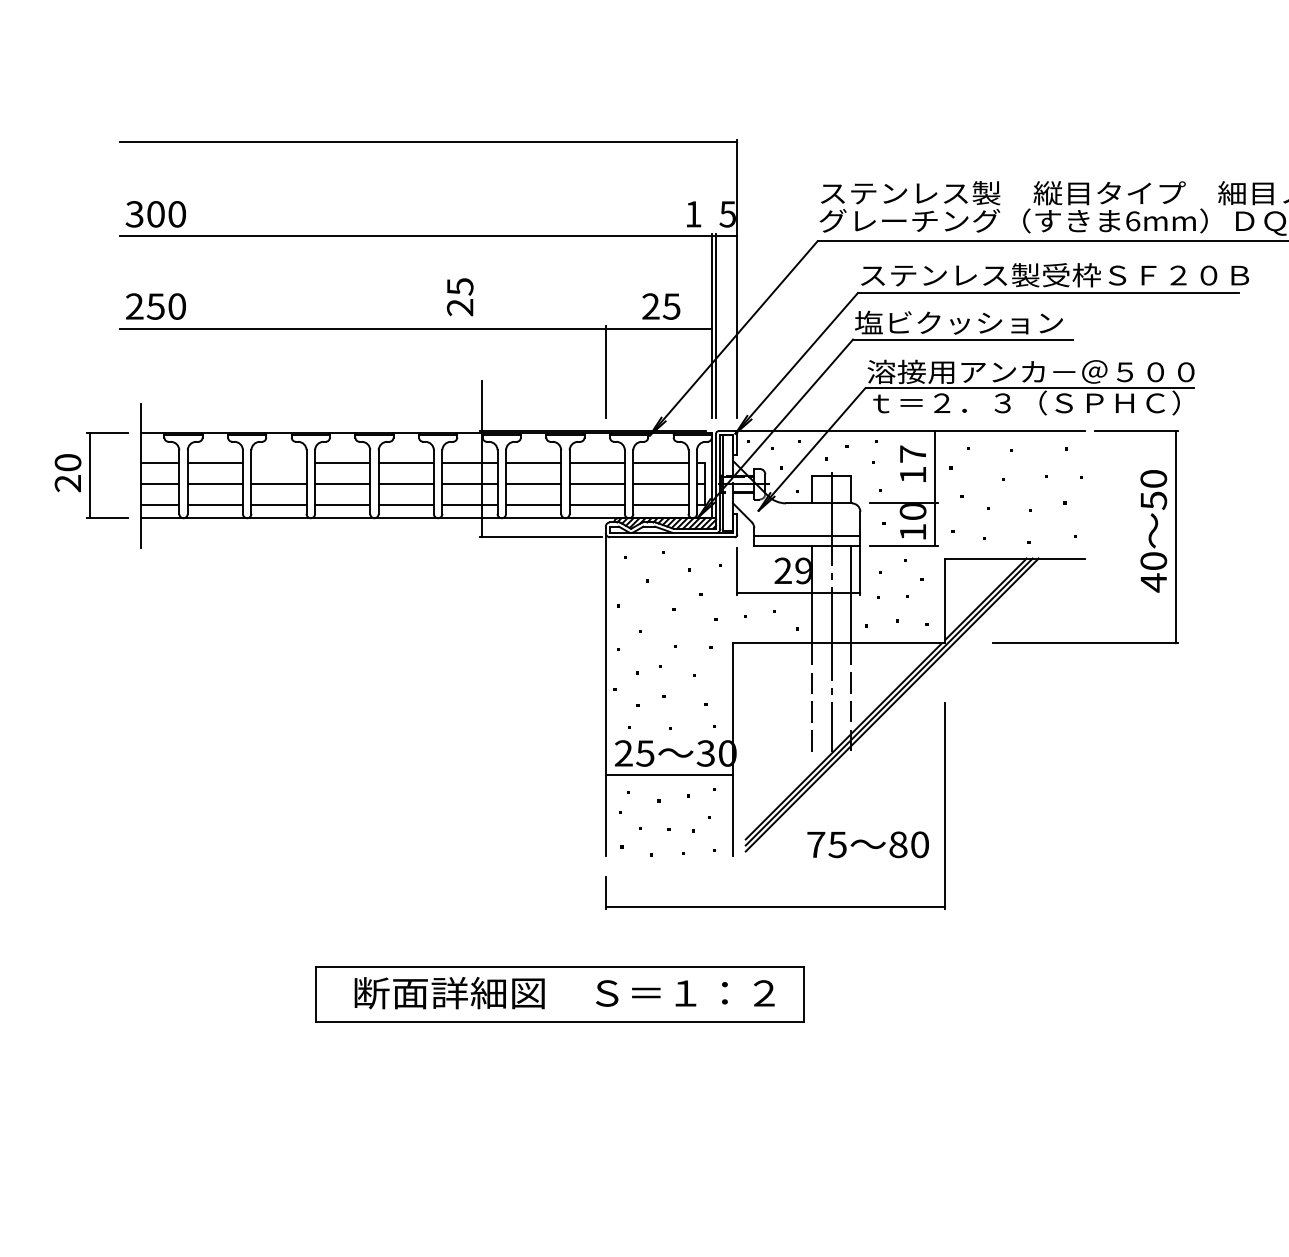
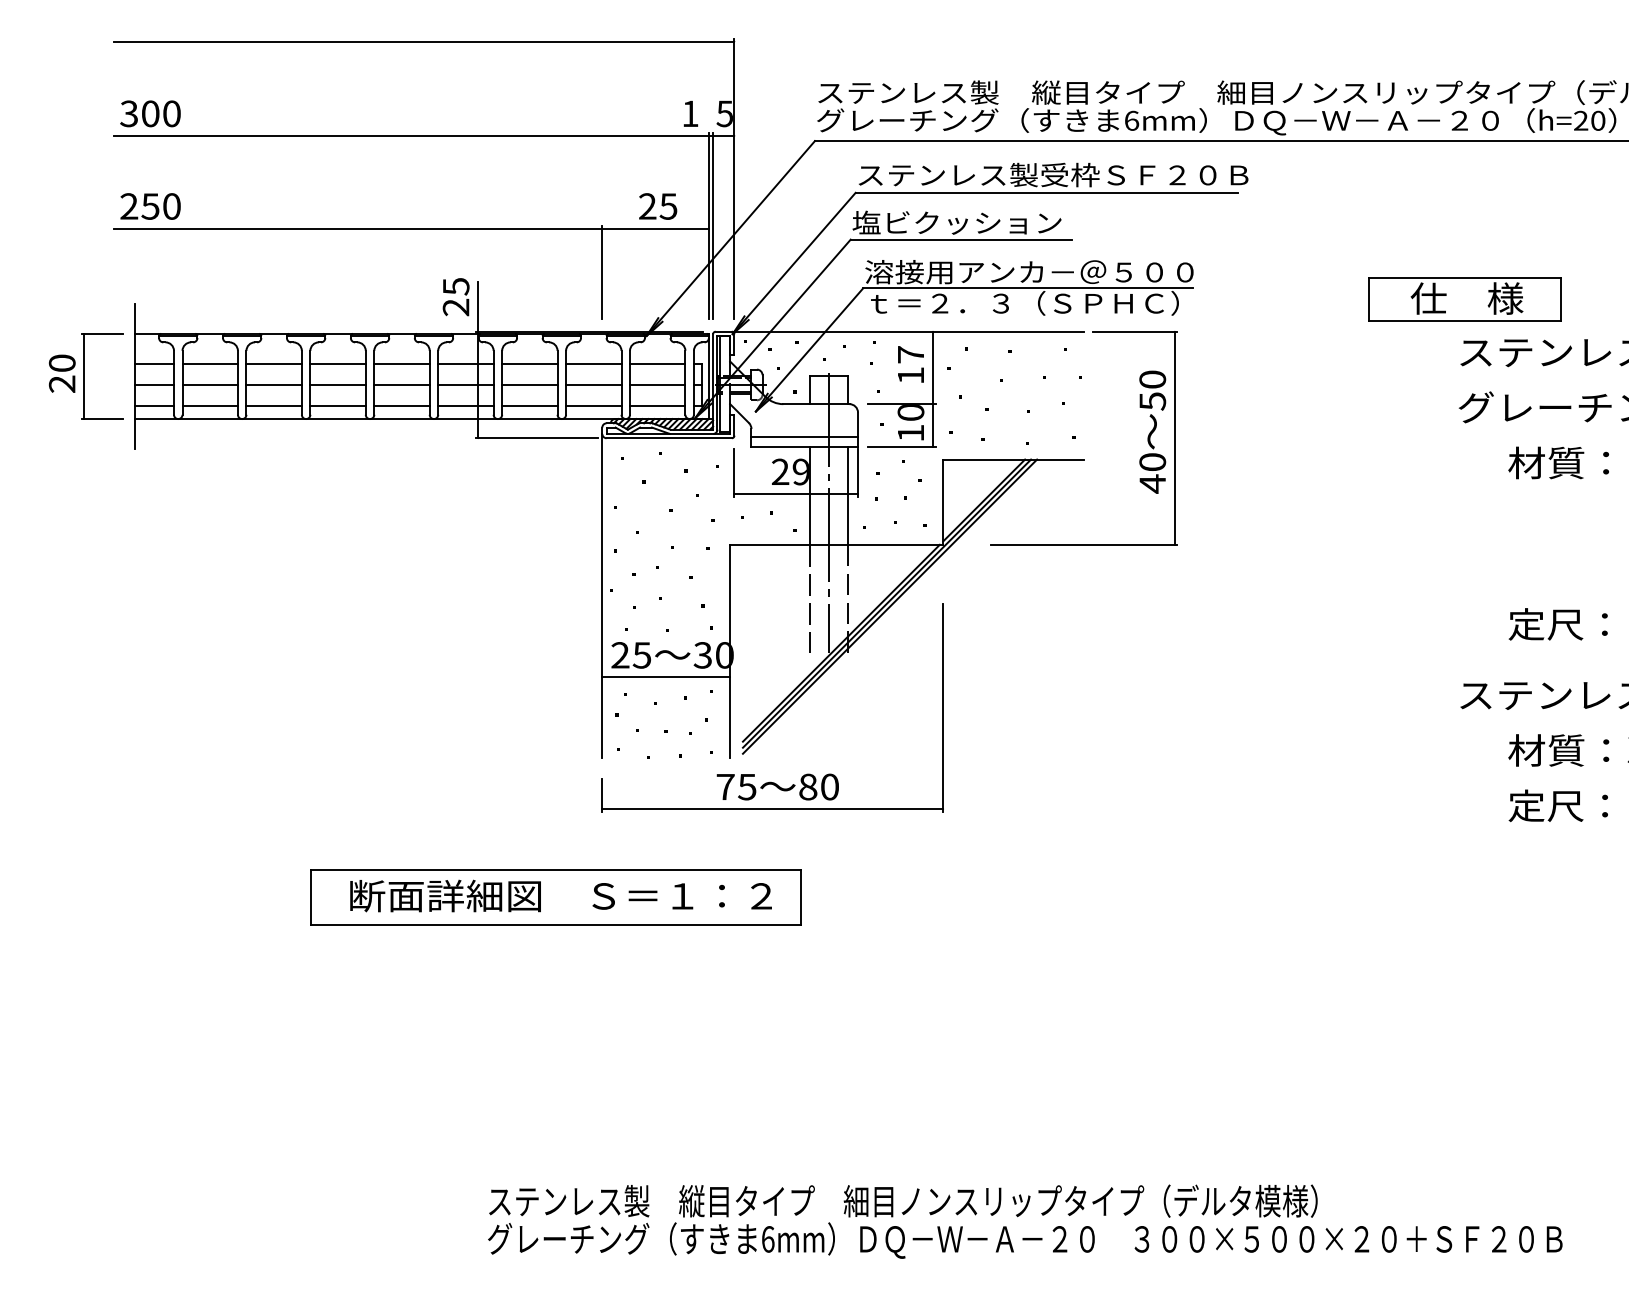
text: (459, 297) -> (455, 297), moved
line: (278, 462) -> (273, 363), added
text: (867, 844) -> (777, 786), moved

